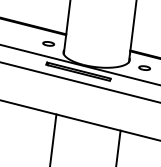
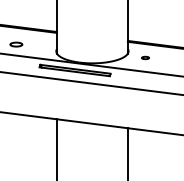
part: (48, 43) -> (16, 44), moved
part: (144, 67) -> (145, 57), size x0.6

